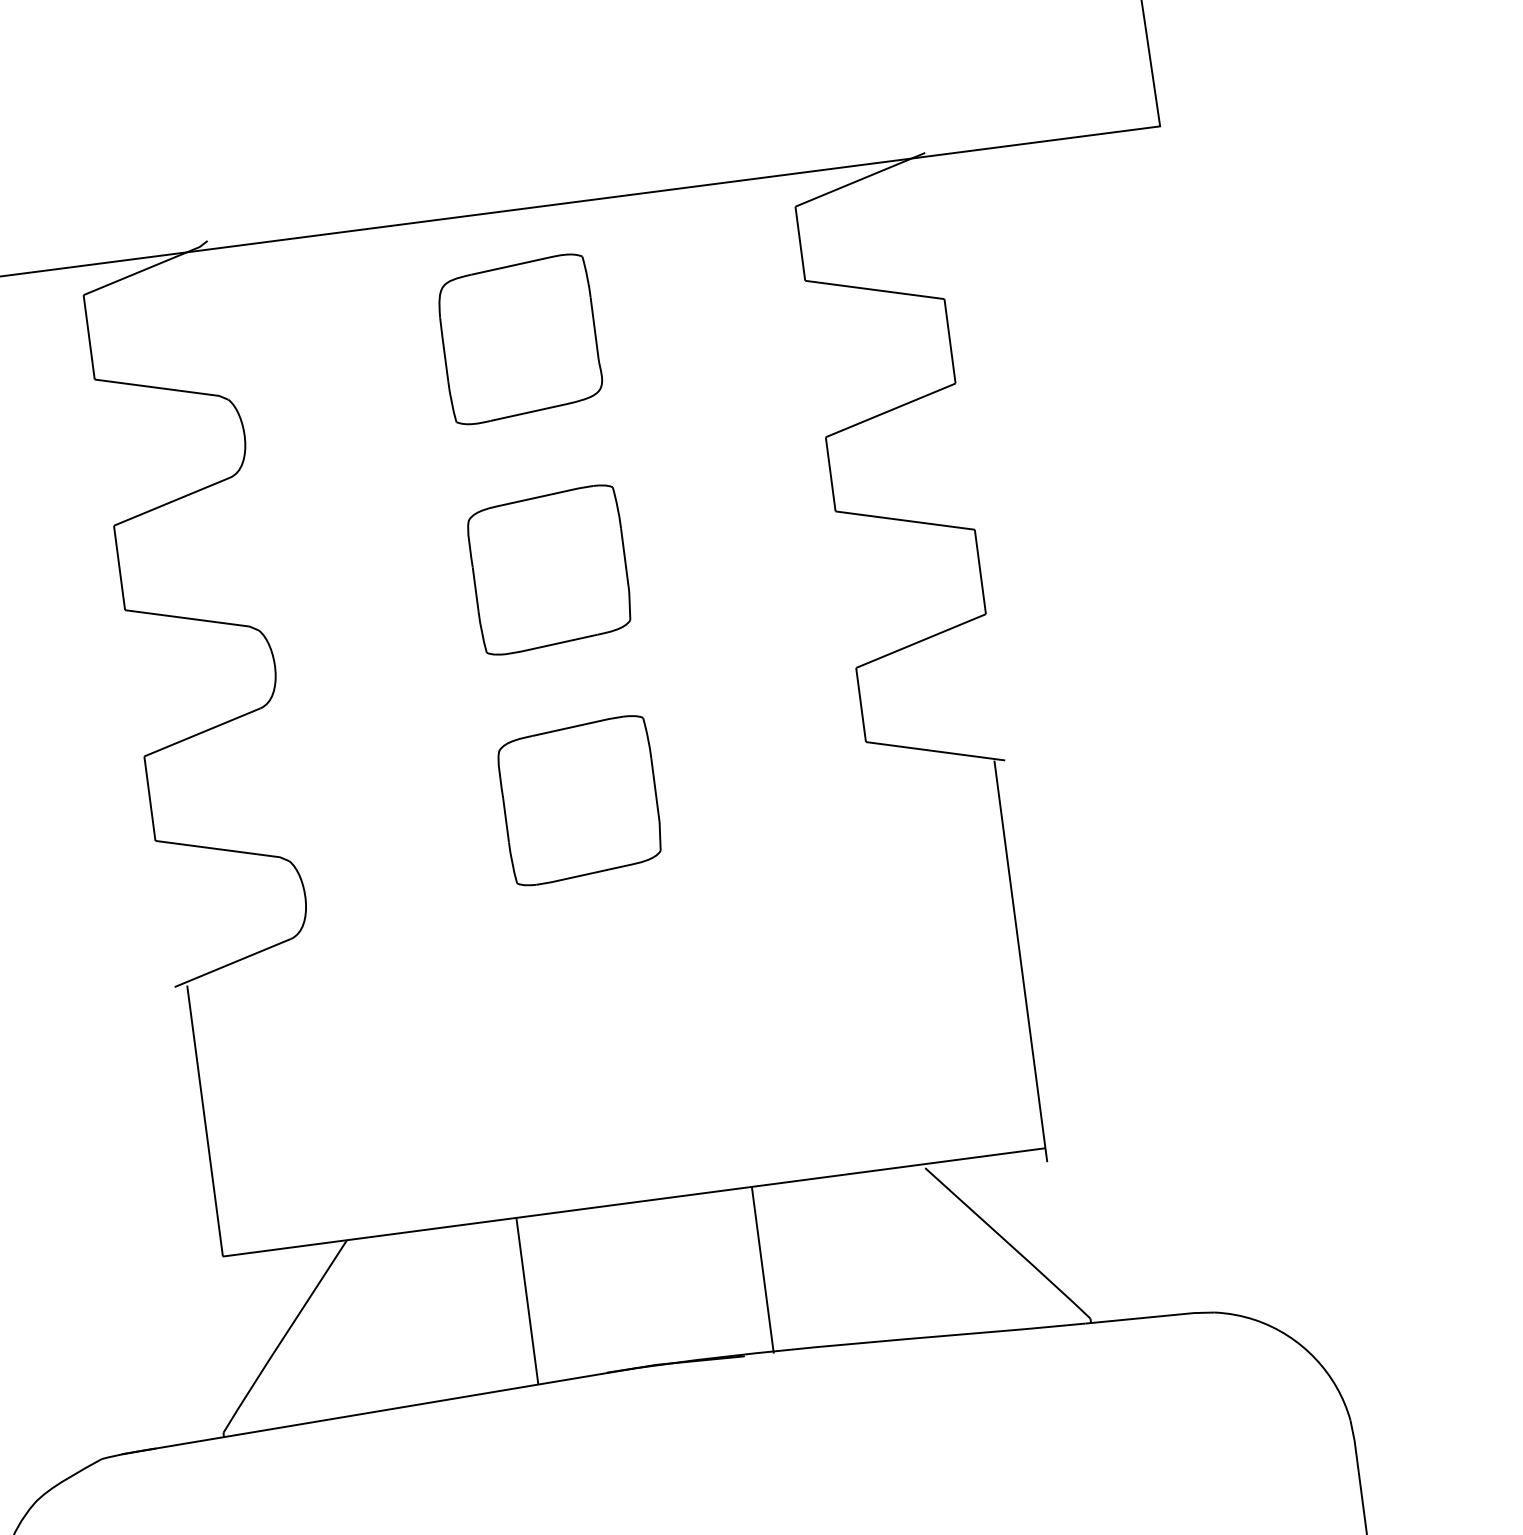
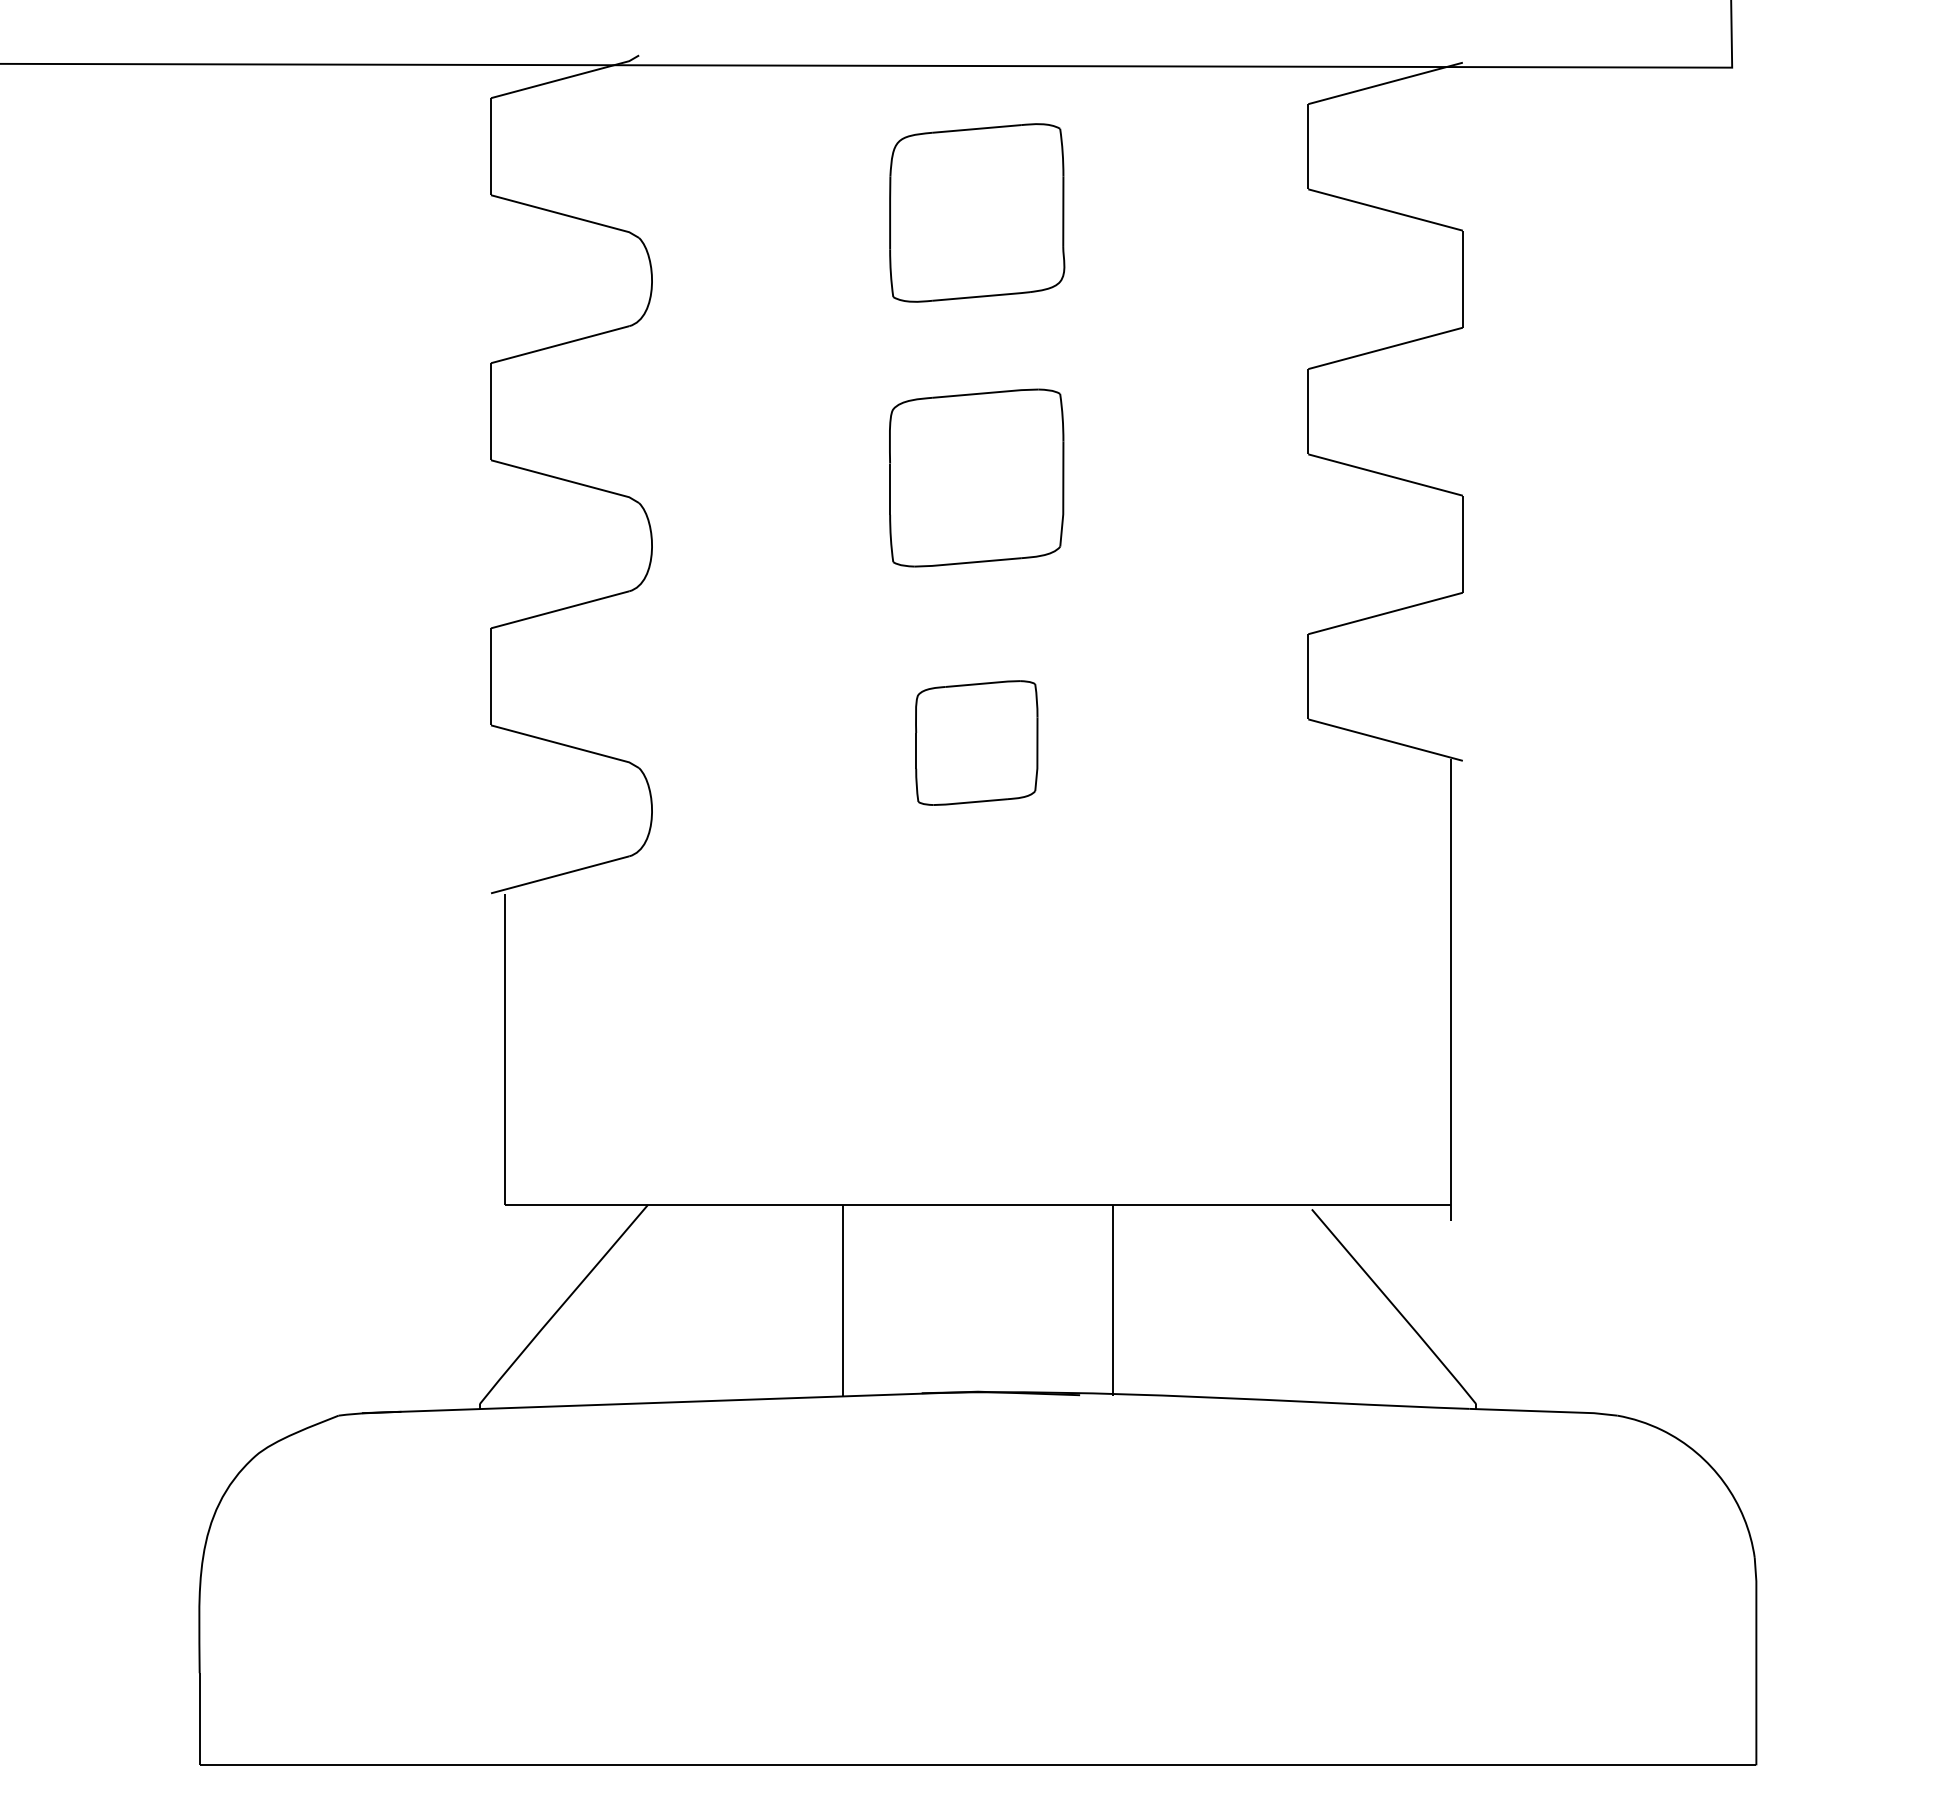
part: (579, 800) -> (976, 742), size x0.7

